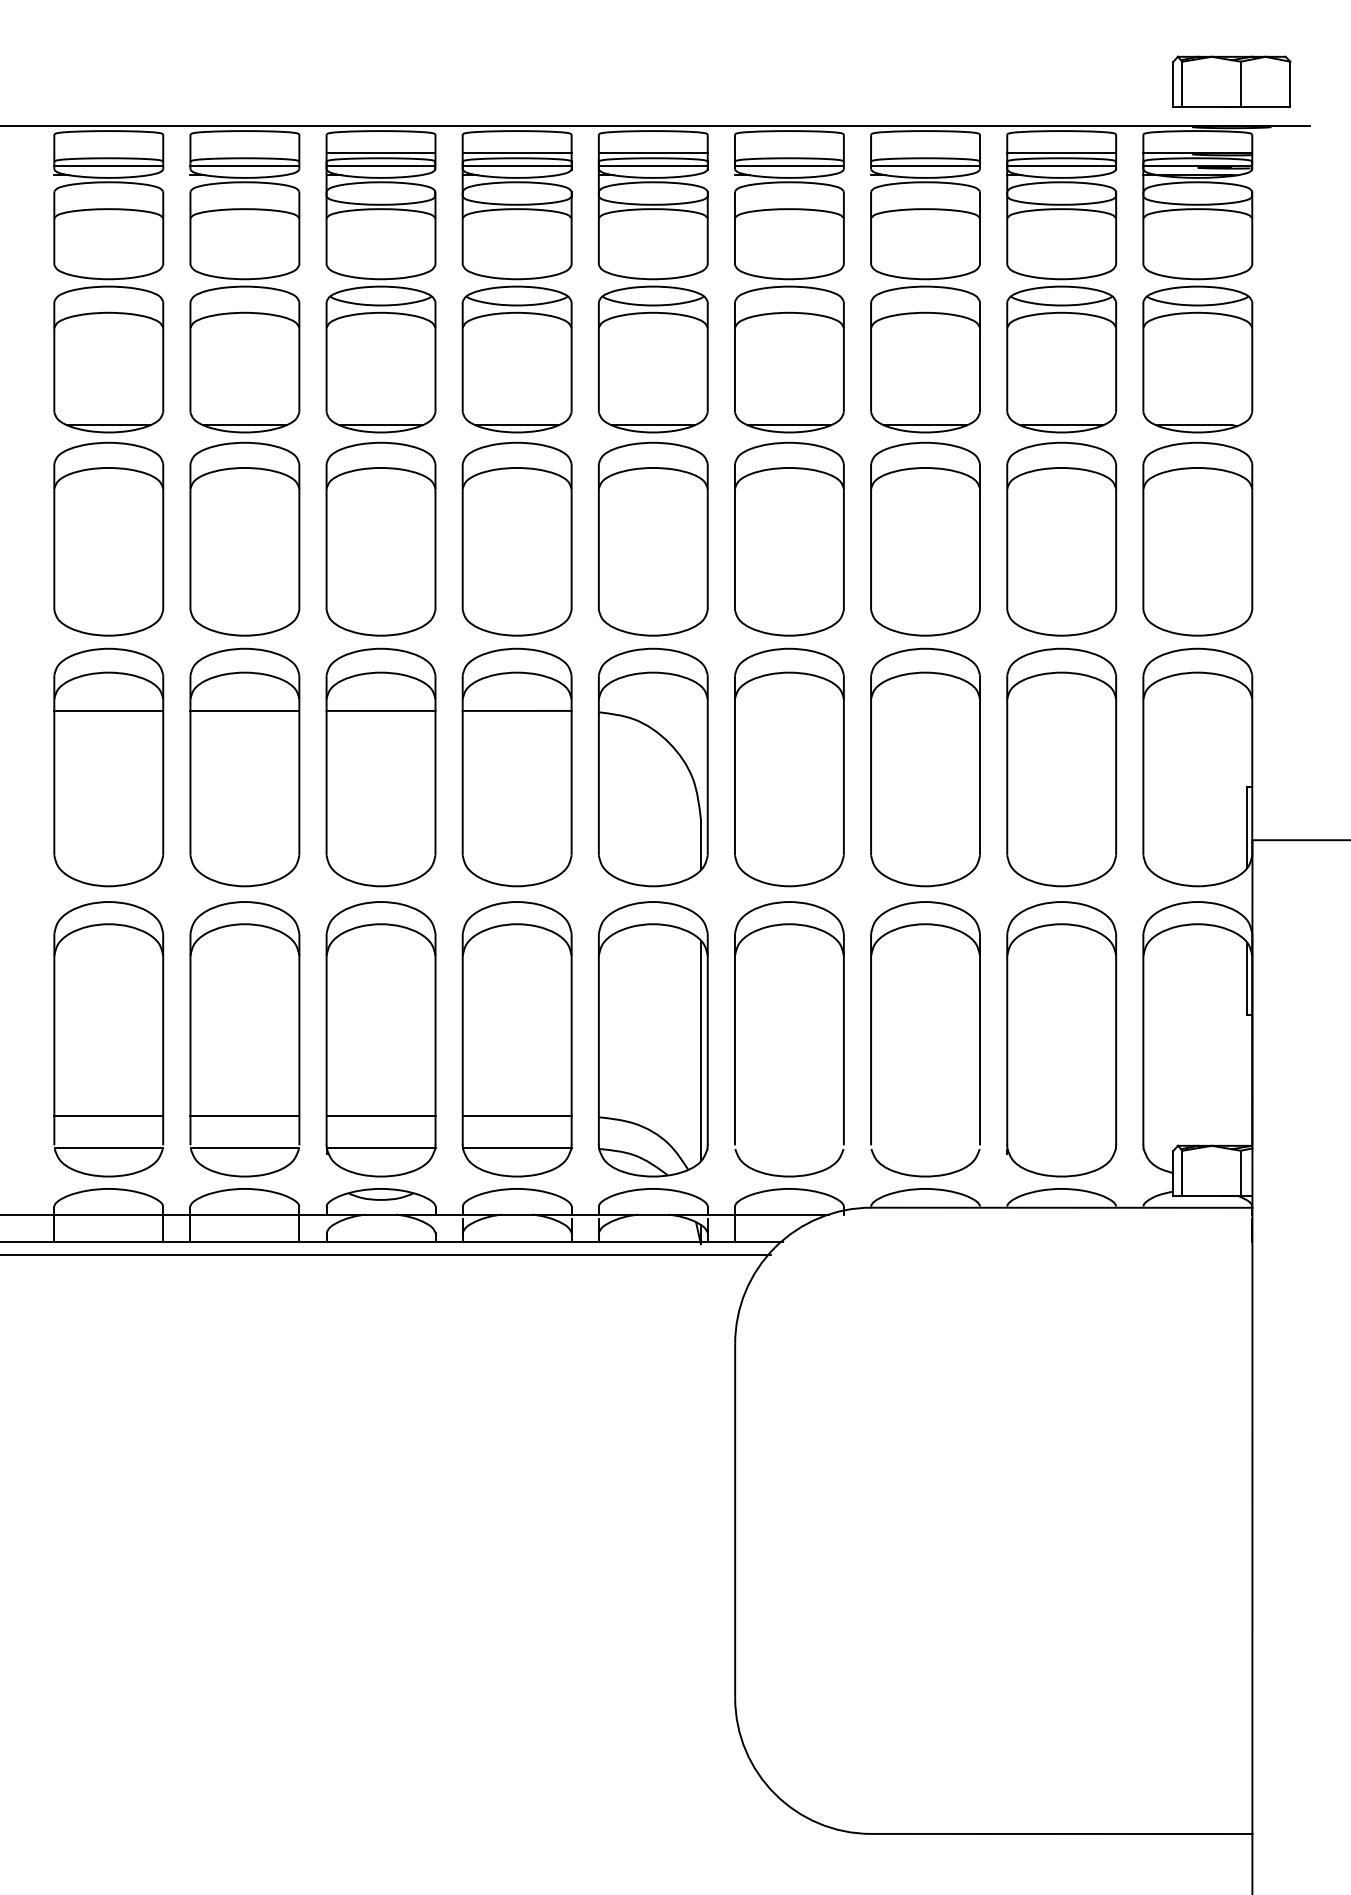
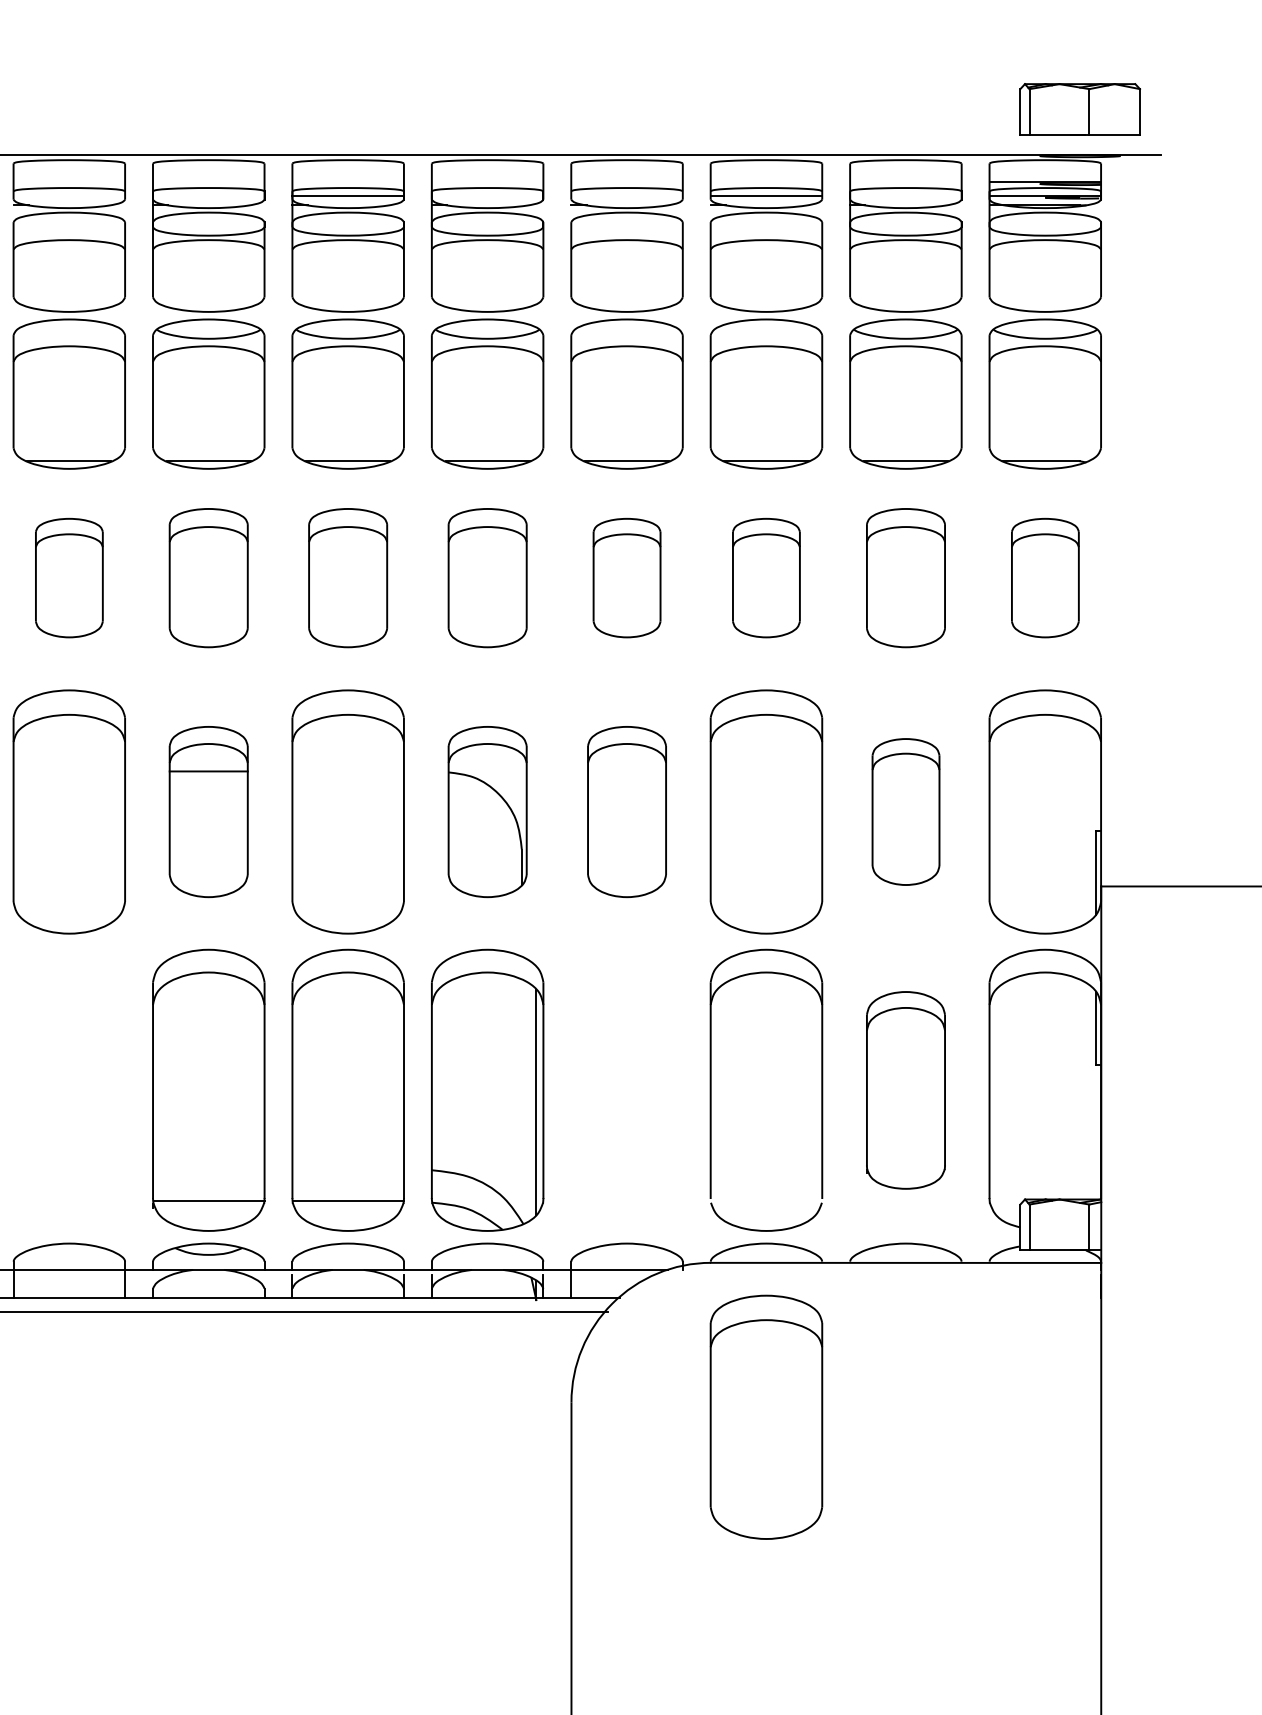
line: (380, 152) -> (208, 182), removed
line: (516, 152) -> (347, 182), removed
line: (652, 152) -> (486, 182), removed
line: (1061, 152) -> (905, 182), removed
line: (244, 166) -> (68, 196), removed
line: (380, 166) -> (208, 196), removed
line: (652, 166) -> (486, 196), removed
line: (788, 166) -> (626, 196), removed
line: (1061, 166) -> (905, 196), removed
part: (244, 538) -> (68, 577), size x0.6
part: (380, 538) -> (208, 577), size x0.7
part: (516, 538) -> (347, 577), size x0.7
part: (653, 538) -> (487, 577), size x0.7
part: (789, 538) -> (627, 577), size x0.6
part: (925, 538) -> (766, 577), size x0.6
part: (1061, 538) -> (905, 577), size x0.7
part: (1197, 538) -> (1044, 577), size x0.6
line: (244, 710) -> (68, 753), removed
line: (516, 710) -> (347, 753), removed
part: (380, 767) -> (208, 811), size x0.7
part: (653, 767) -> (487, 811), size x0.7
part: (789, 767) -> (627, 811), size x0.7
part: (1061, 767) -> (905, 811), size x0.6
part: (244, 1039) -> (68, 1090), removed
part: (735, 1039) -> (571, 1090), removed
part: (1061, 1039) -> (905, 1090), size x0.7
line: (380, 1116) -> (208, 1169), removed
line: (516, 1116) -> (347, 1169), removed
part: (925, 1358) -> (766, 1417), added

